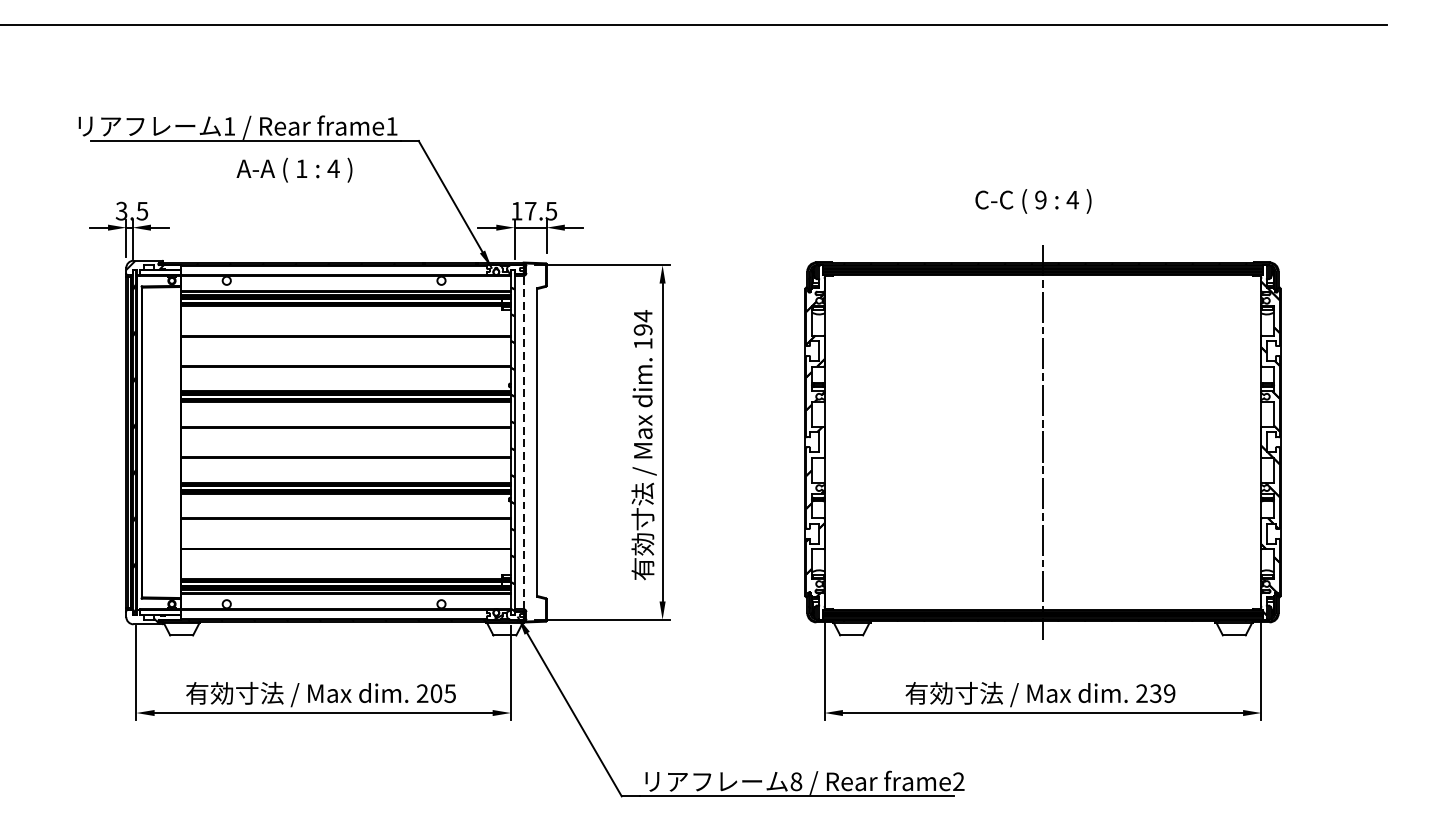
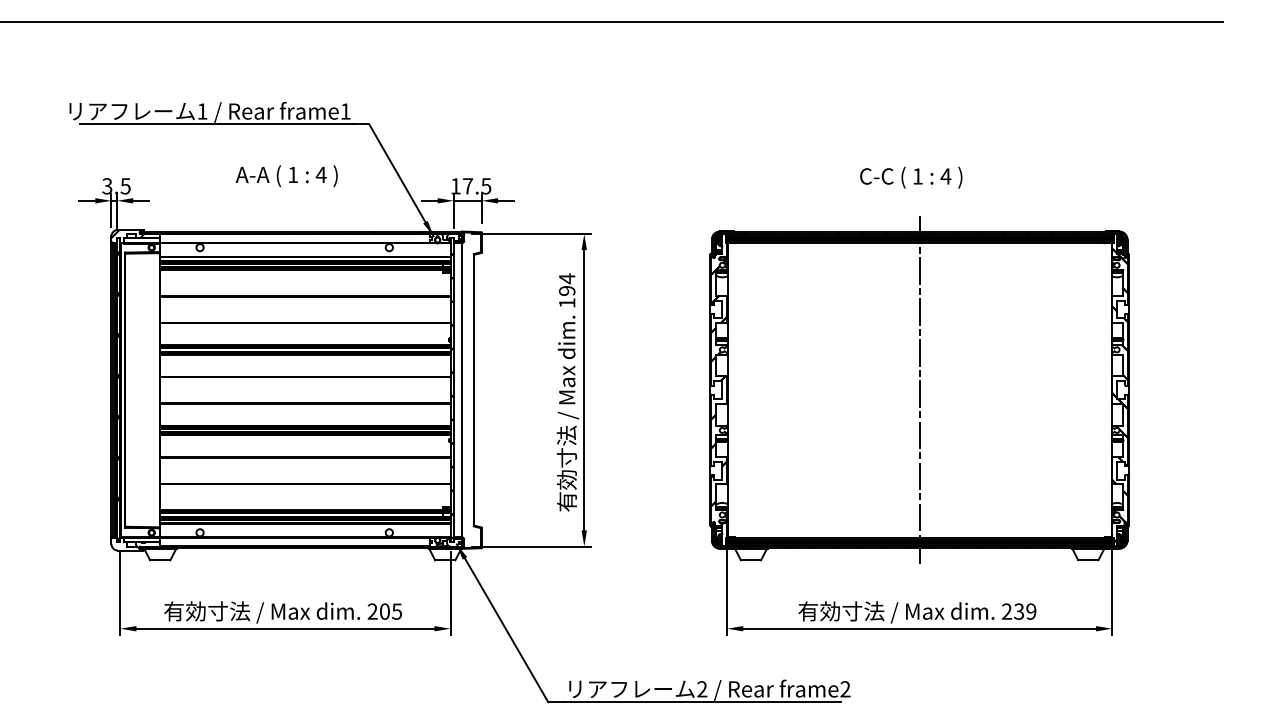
text: (294, 170) -> (286, 176), moved
text: (1040, 200) -> (917, 176), 9 -> 1
line: (523, 441) -> (461, 389), dashed -> solid
text: (796, 781) -> (702, 689), 8 -> 2

